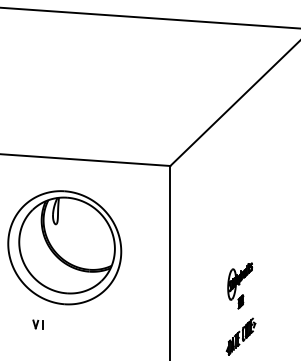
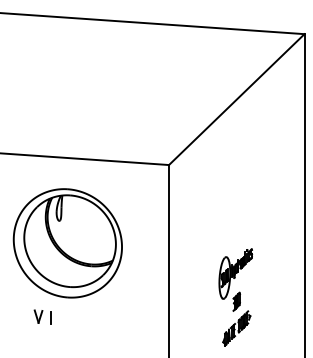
part: (239, 285) -> (235, 279), size x1.43
part: (38, 324) -> (42, 316), size x1.67

